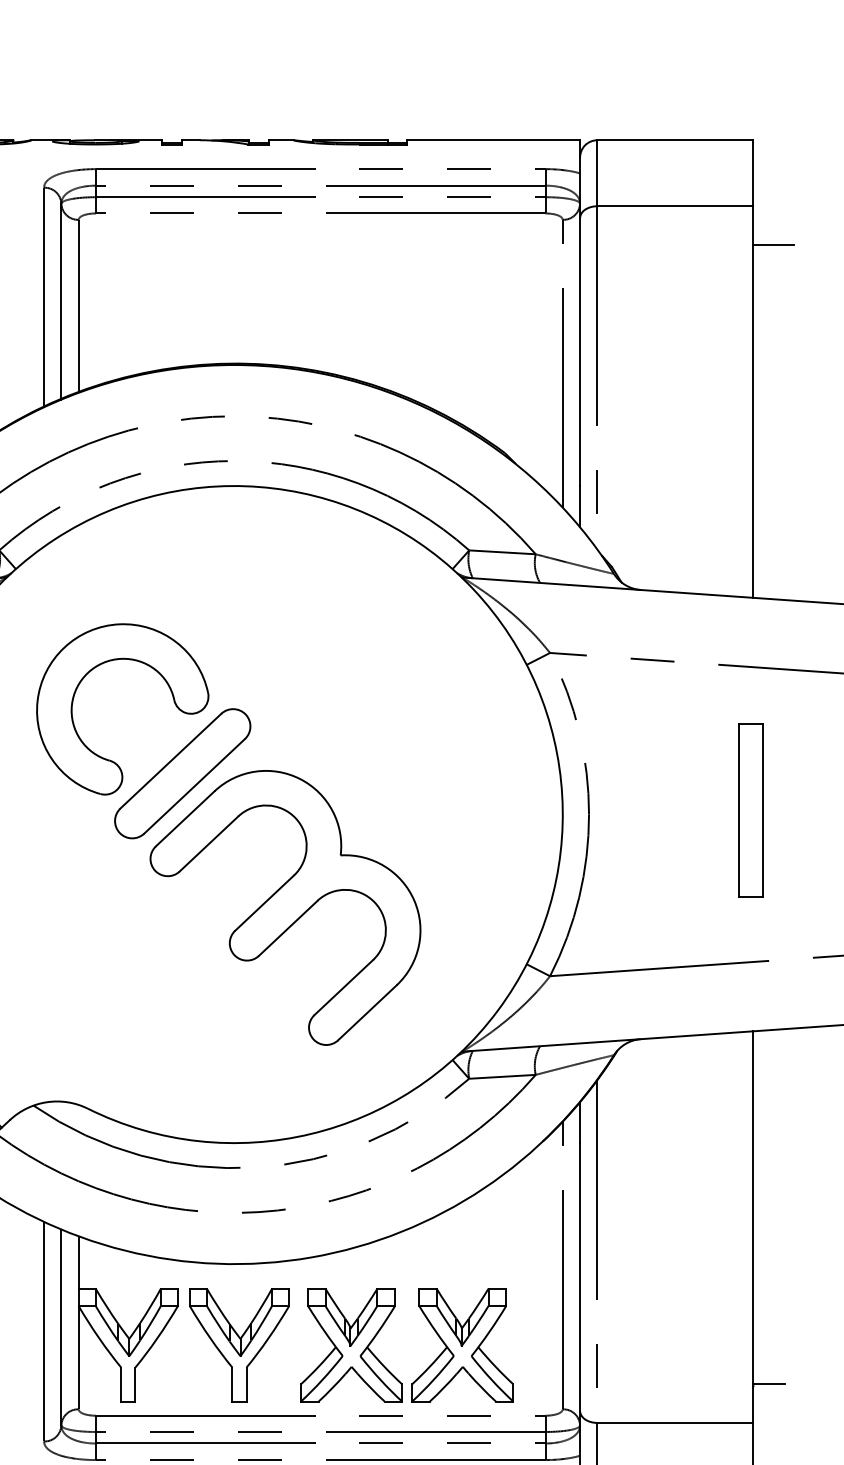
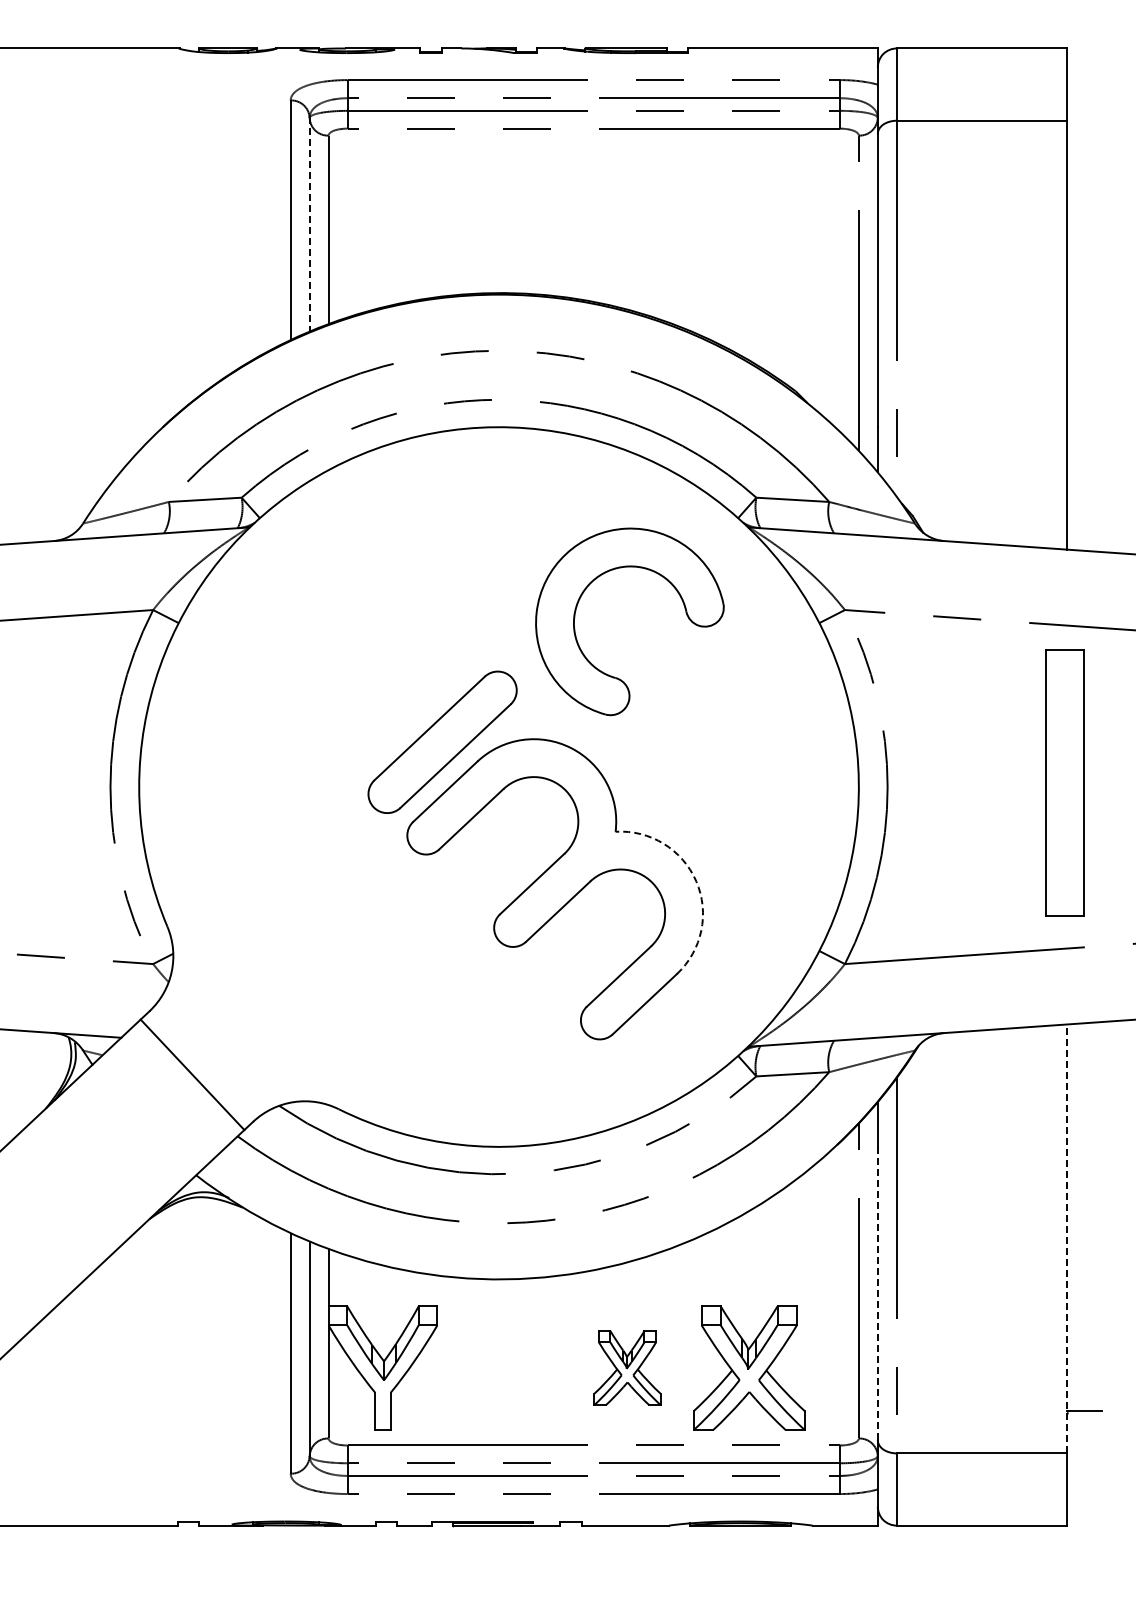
line: (773, 245) -> (1089, 163), removed
line: (61, 300) -> (309, 224), solid -> dashed
part: (92, 670) -> (596, 579), moved
part: (750, 810) -> (1064, 782), size x1.4
arc: (414, 900) -> (696, 881), solid -> dashed
line: (753, 1226) -> (1067, 1238), solid -> dashed
line: (579, 1276) -> (877, 1293), solid -> dashed
part: (239, 1344) -> (504, 1367), removed
part: (351, 1344) -> (627, 1367), size x0.6

